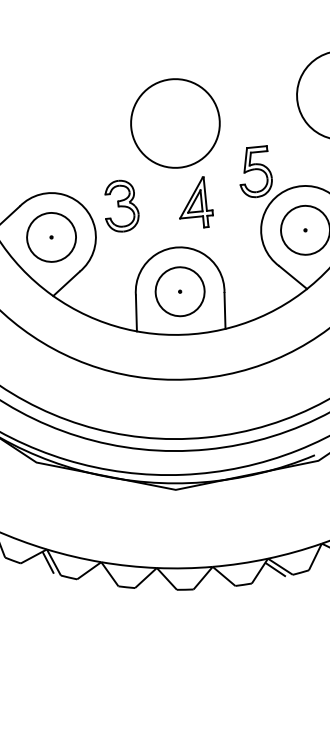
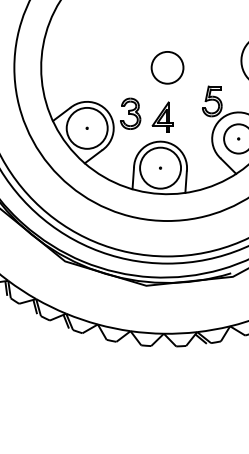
circle: (175, 122) -> (167, 67), size x0.6
part: (194, 201) -> (162, 116), moved
circle: (50, 237) -> (86, 128), size x1.4
circle: (179, 290) -> (160, 167), size x1.4

